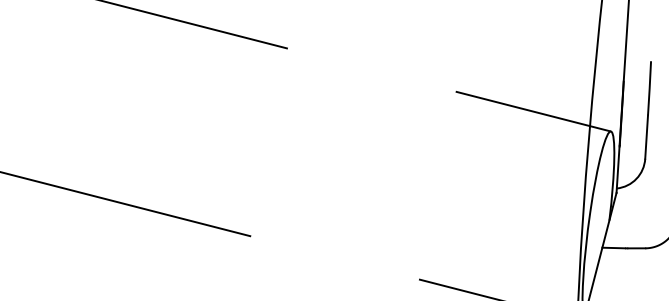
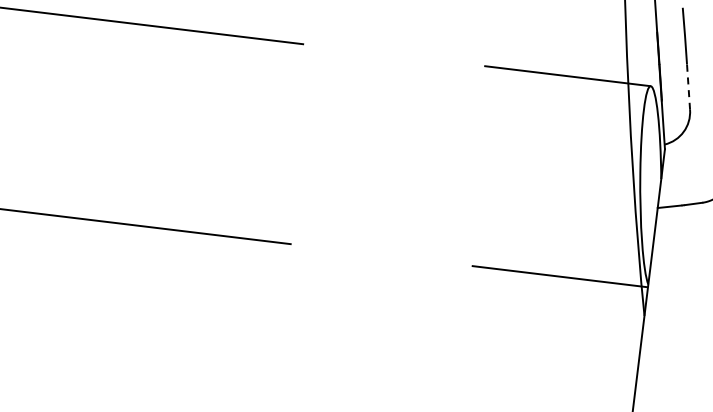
line: (646, 137) -> (688, 87), solid -> dashed

